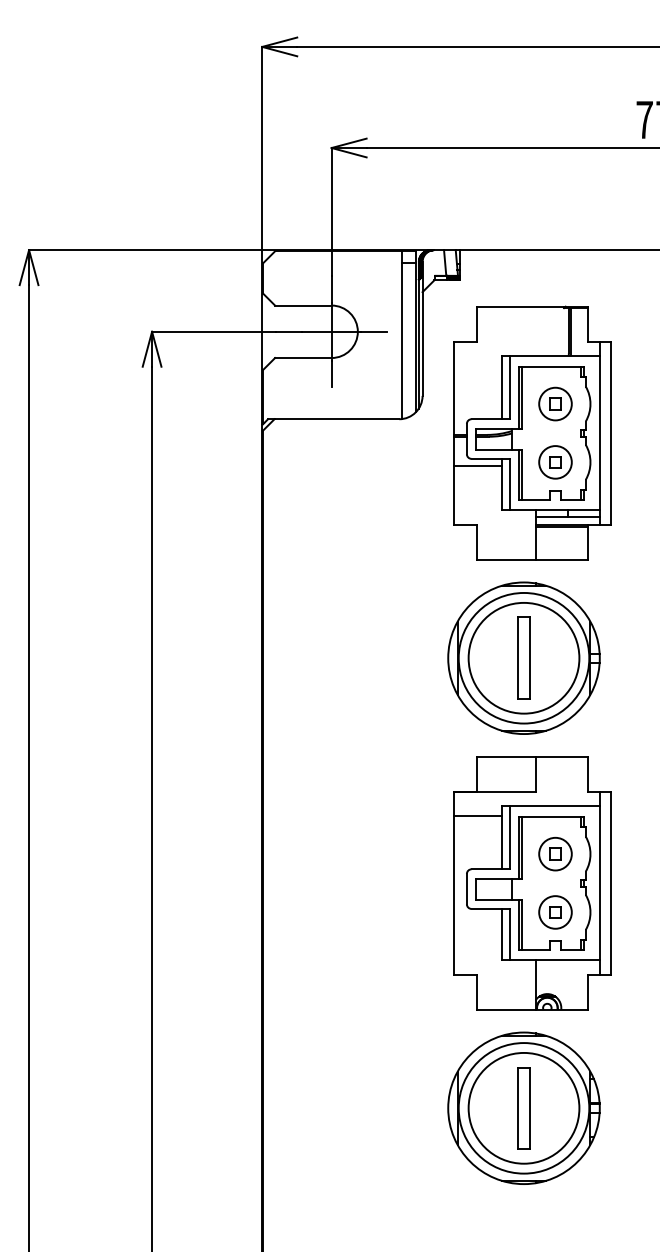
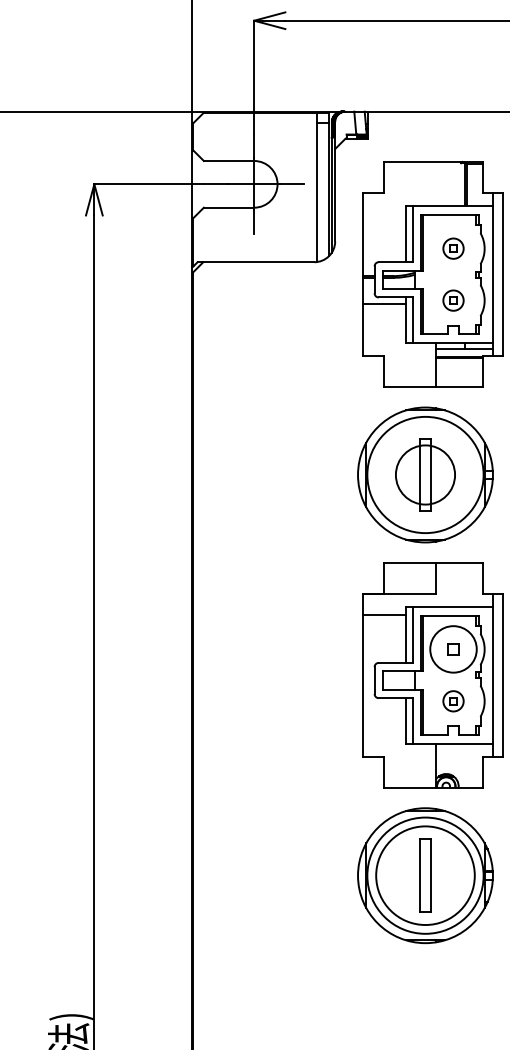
part: (555, 403) -> (453, 248), size x0.7
part: (555, 462) -> (453, 300), size x0.7
circle: (523, 657) -> (425, 474), size x0.6
circle: (555, 853) -> (453, 648), size x1.6
part: (555, 912) -> (453, 701), size x0.7

